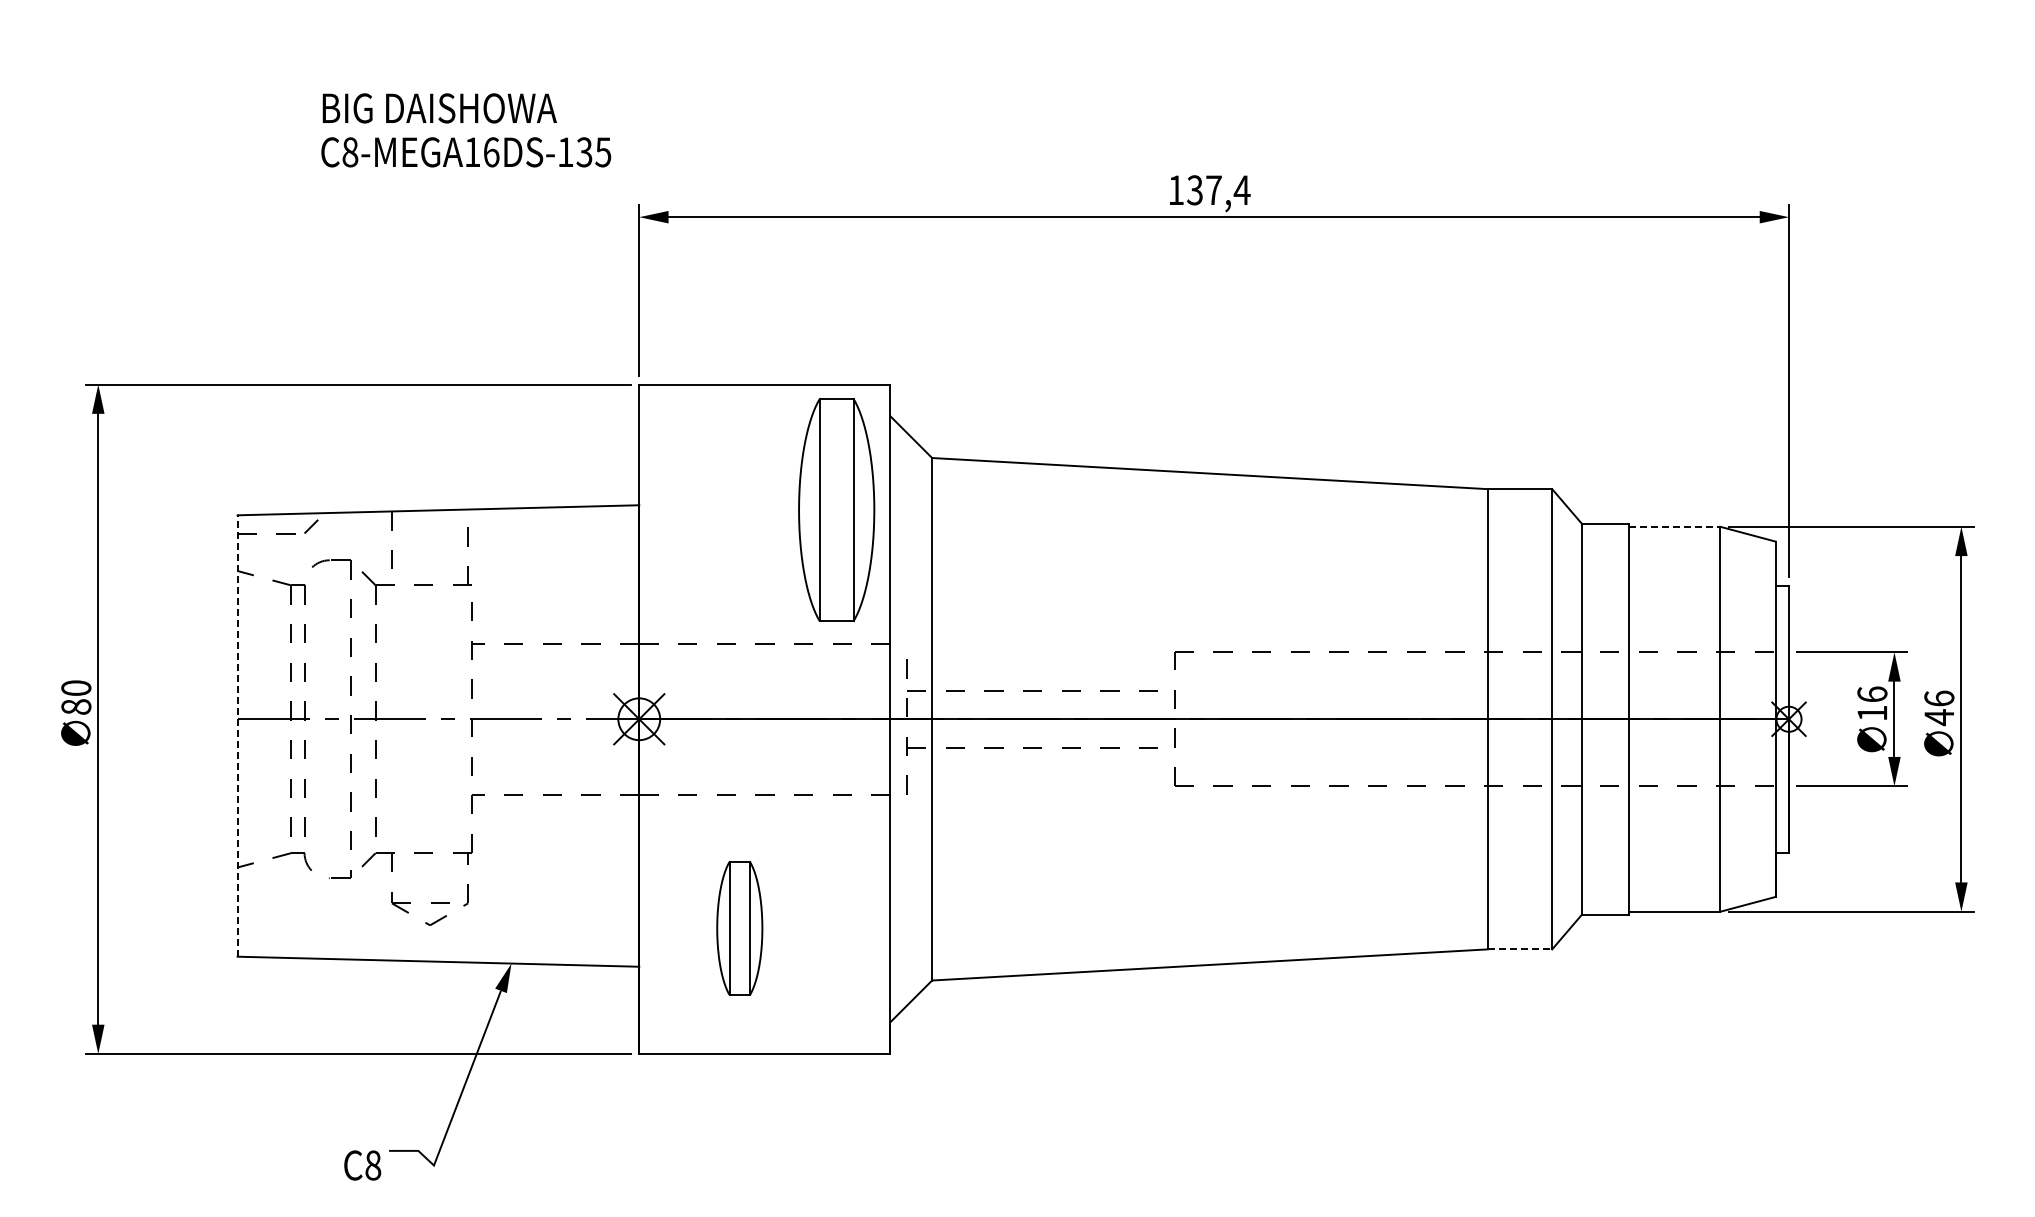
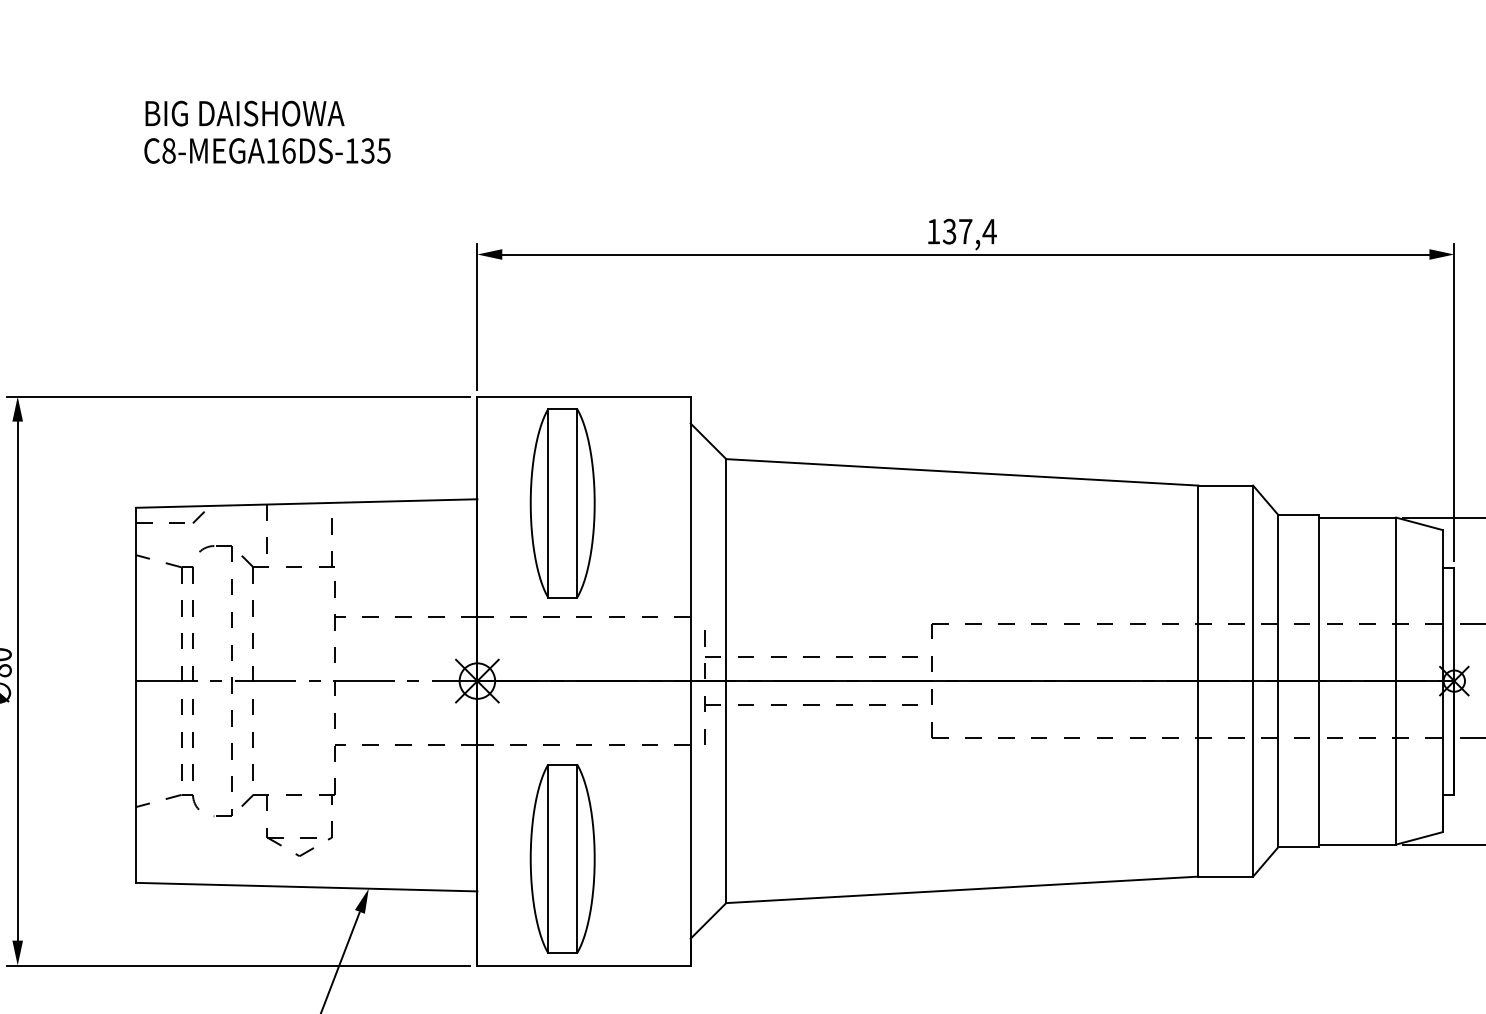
text: (466, 130) -> (267, 132), moved
part: (836, 509) -> (562, 502), moved
line: (1674, 526) -> (1357, 517), dashed -> solid
line: (237, 736) -> (136, 695), dashed -> solid
part: (739, 928) -> (562, 858), size x1.67
line: (1520, 949) -> (1226, 876), dashed -> solid

